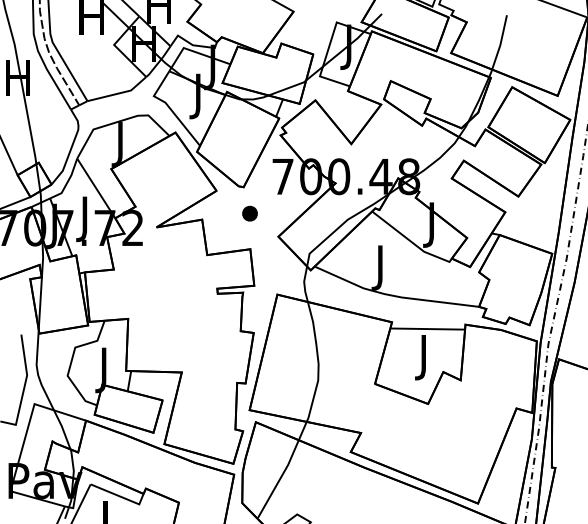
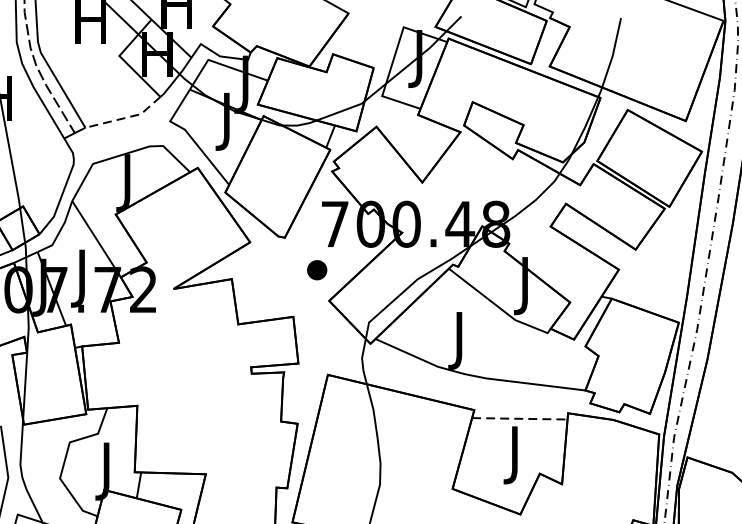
line: (119, 93) -> (126, 117), solid -> dashed
part: (249, 213) -> (316, 269), moved
line: (428, 329) -> (520, 419), solid -> dashed

